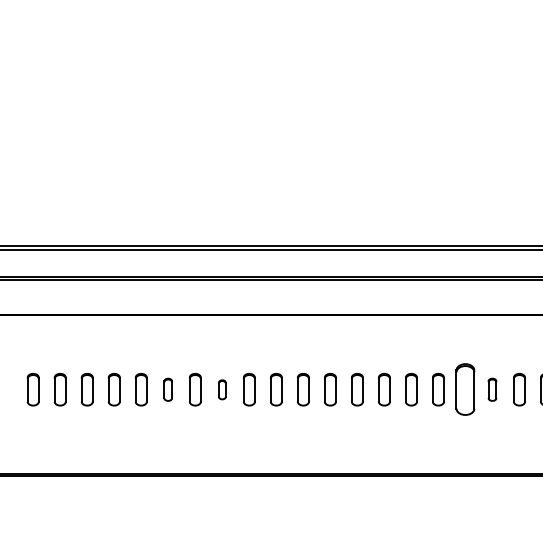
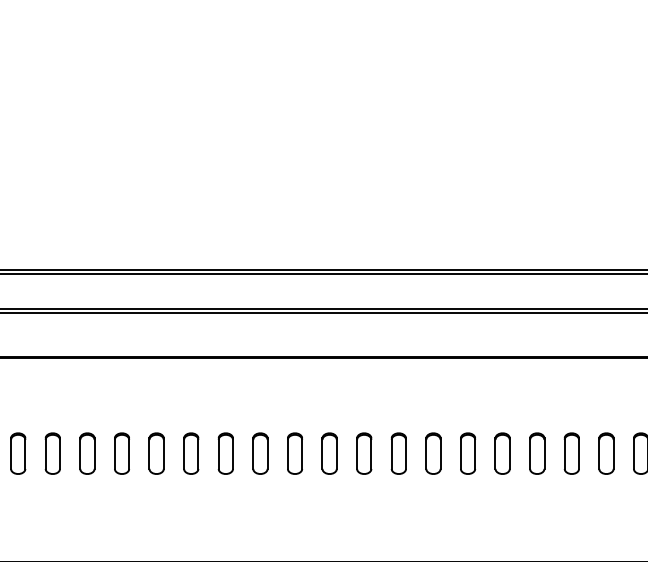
part: (167, 389) -> (121, 453), size x1.43
part: (222, 389) -> (191, 453), size x1.67
part: (465, 389) -> (502, 453), size x0.62
part: (492, 389) -> (537, 453), size x1.43

